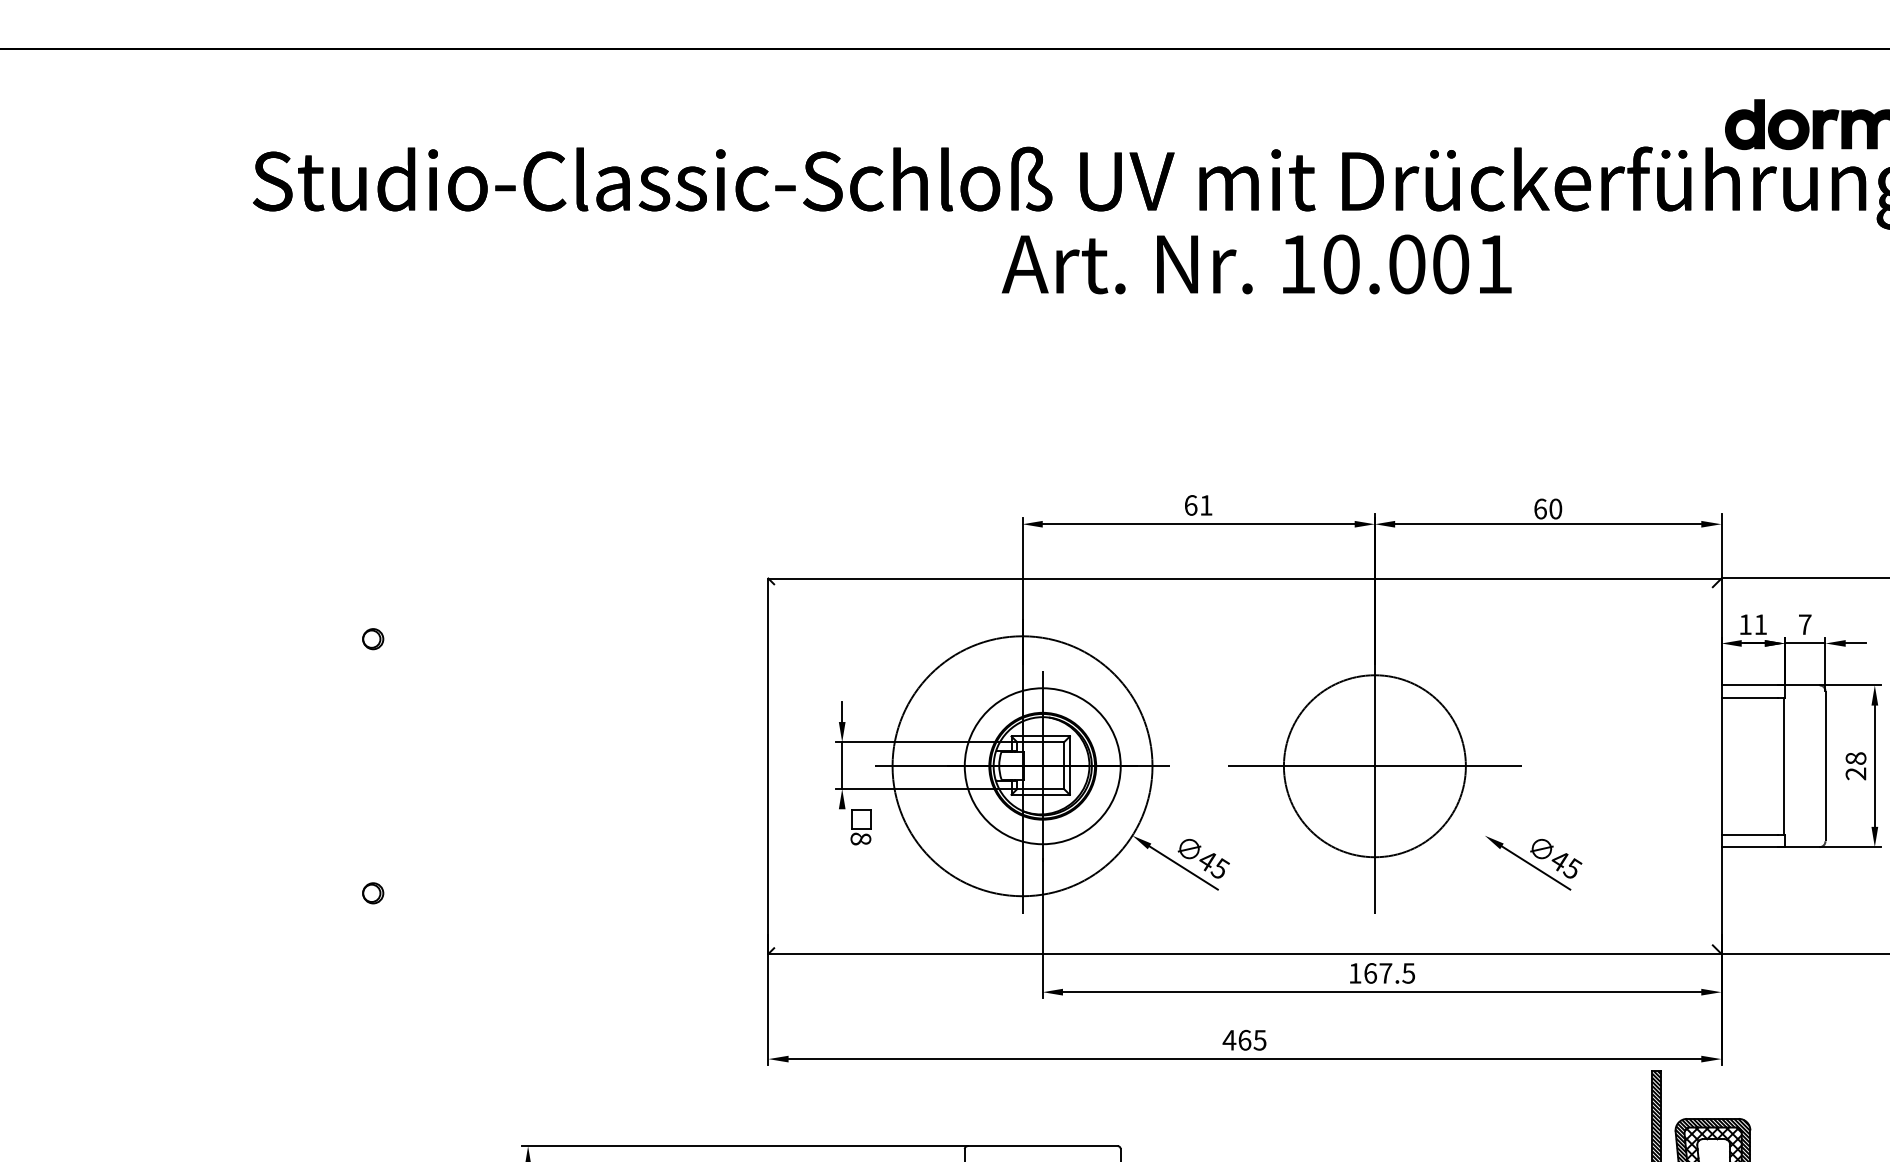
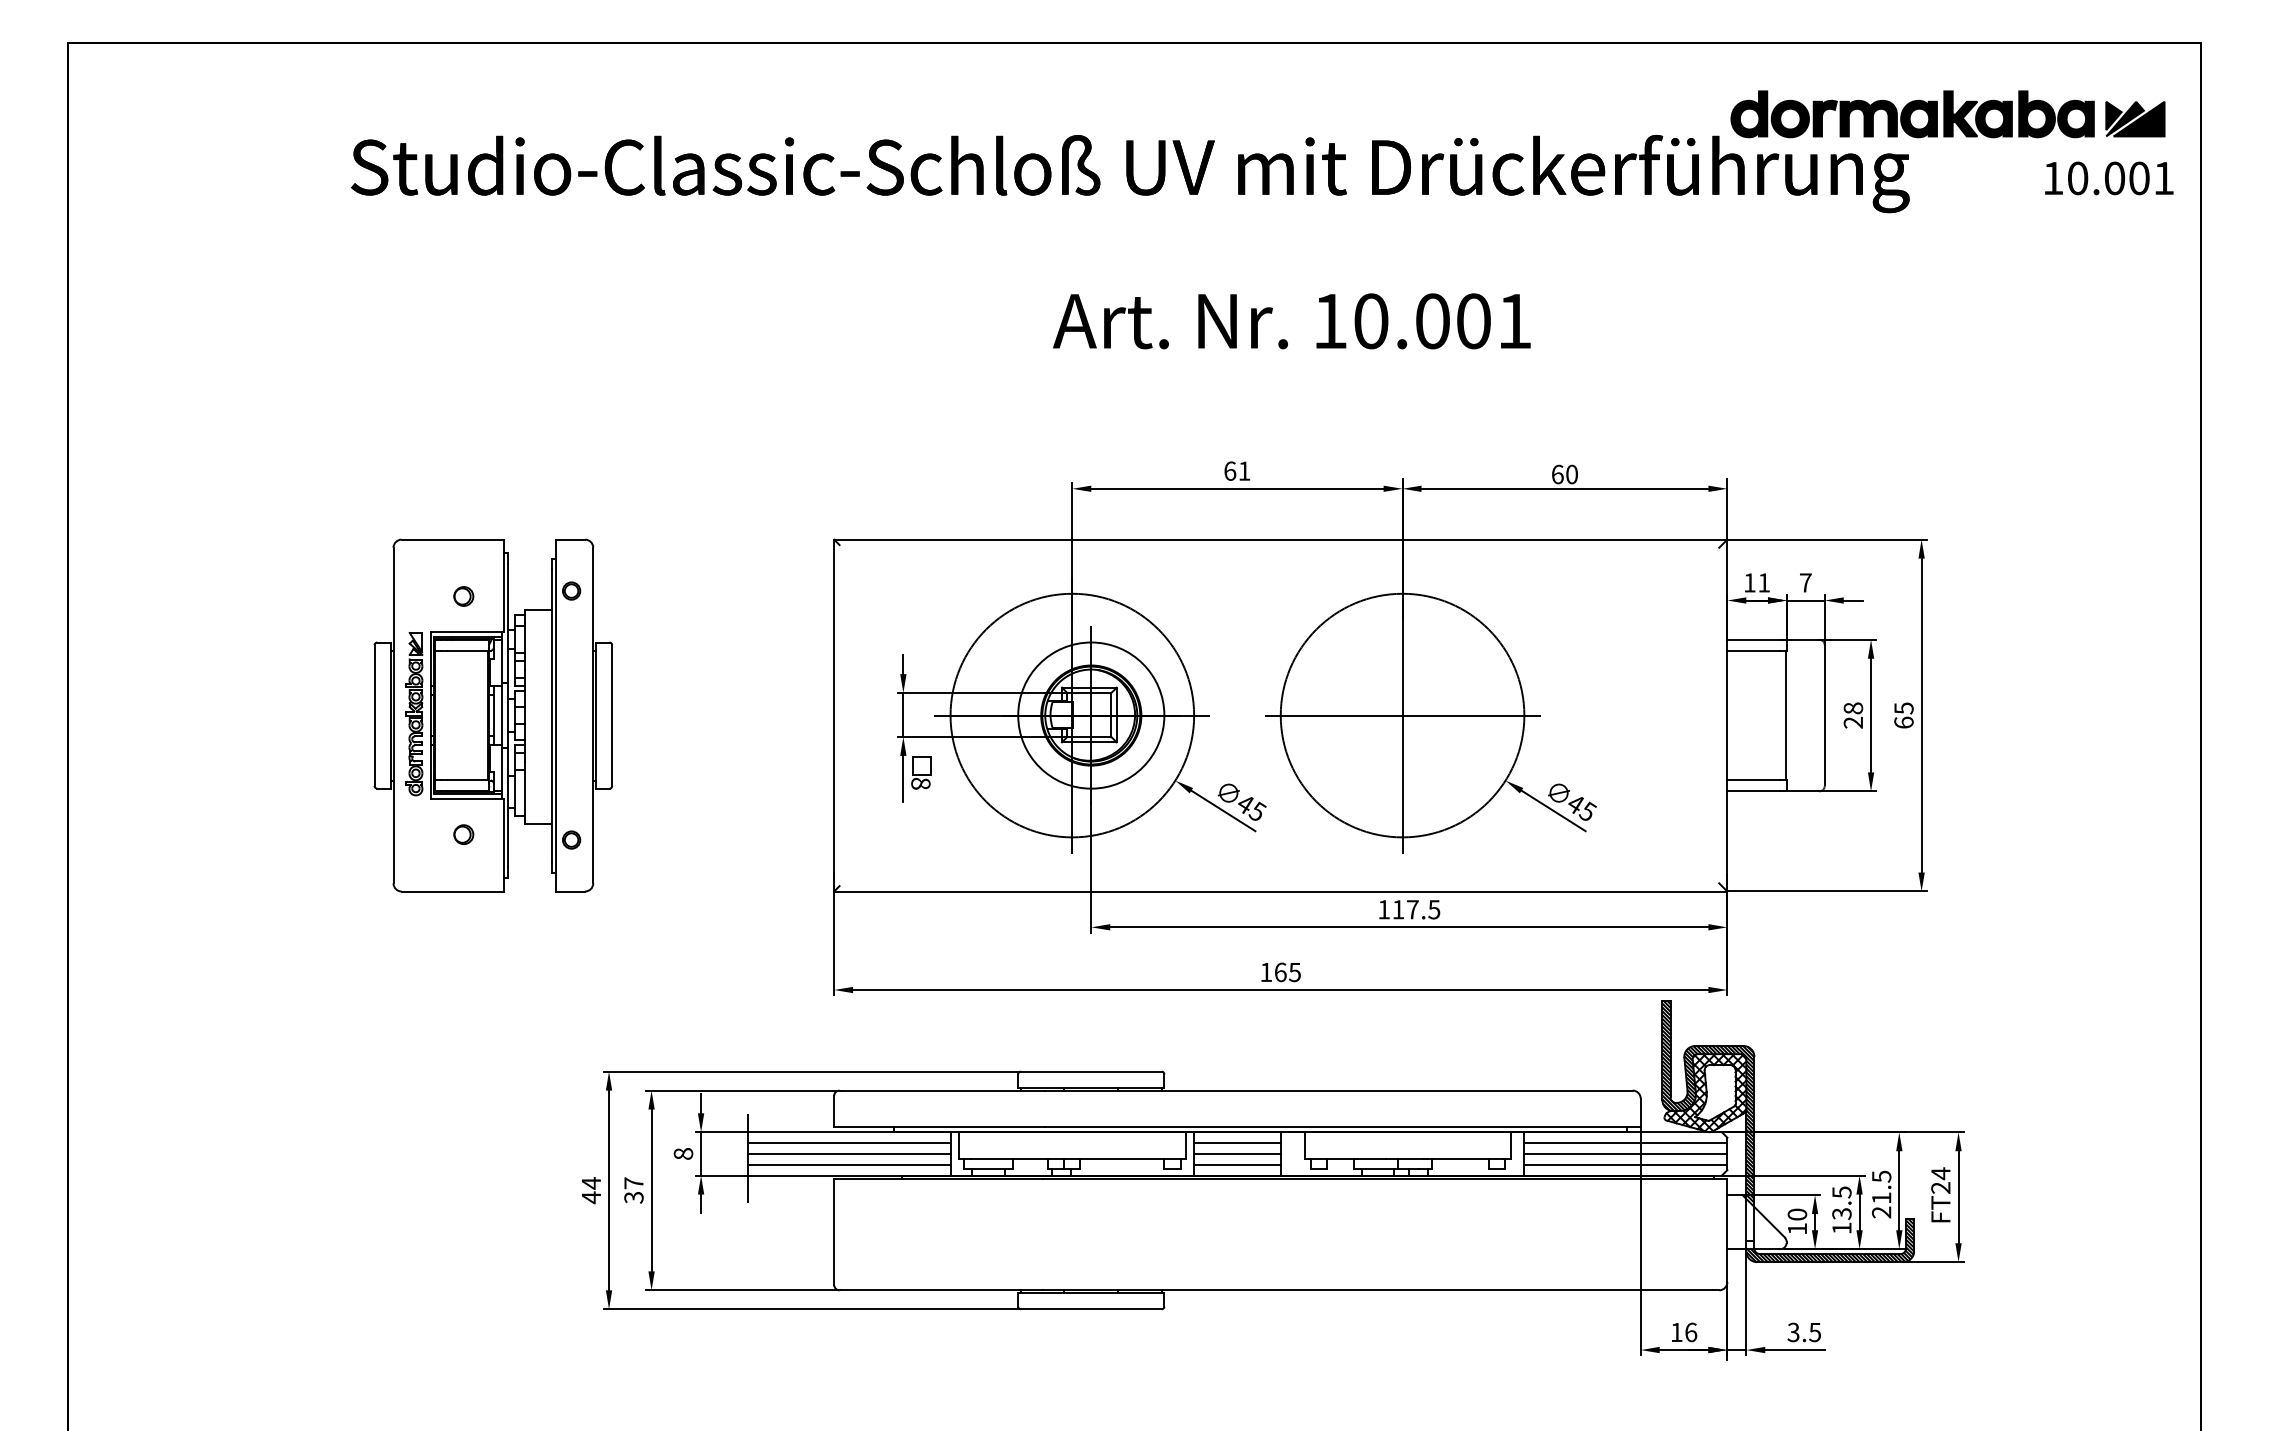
text: (1256, 264) -> (1291, 321), moved
part: (404, 766) -> (493, 715), added
circle: (1374, 766) -> (1402, 715), size x1.43
line: (842, 833) -> (903, 778), added
text: (1370, 973) -> (1398, 909), 167.5 -> 117.5
text: (1228, 1040) -> (1265, 972), 465 -> 165

